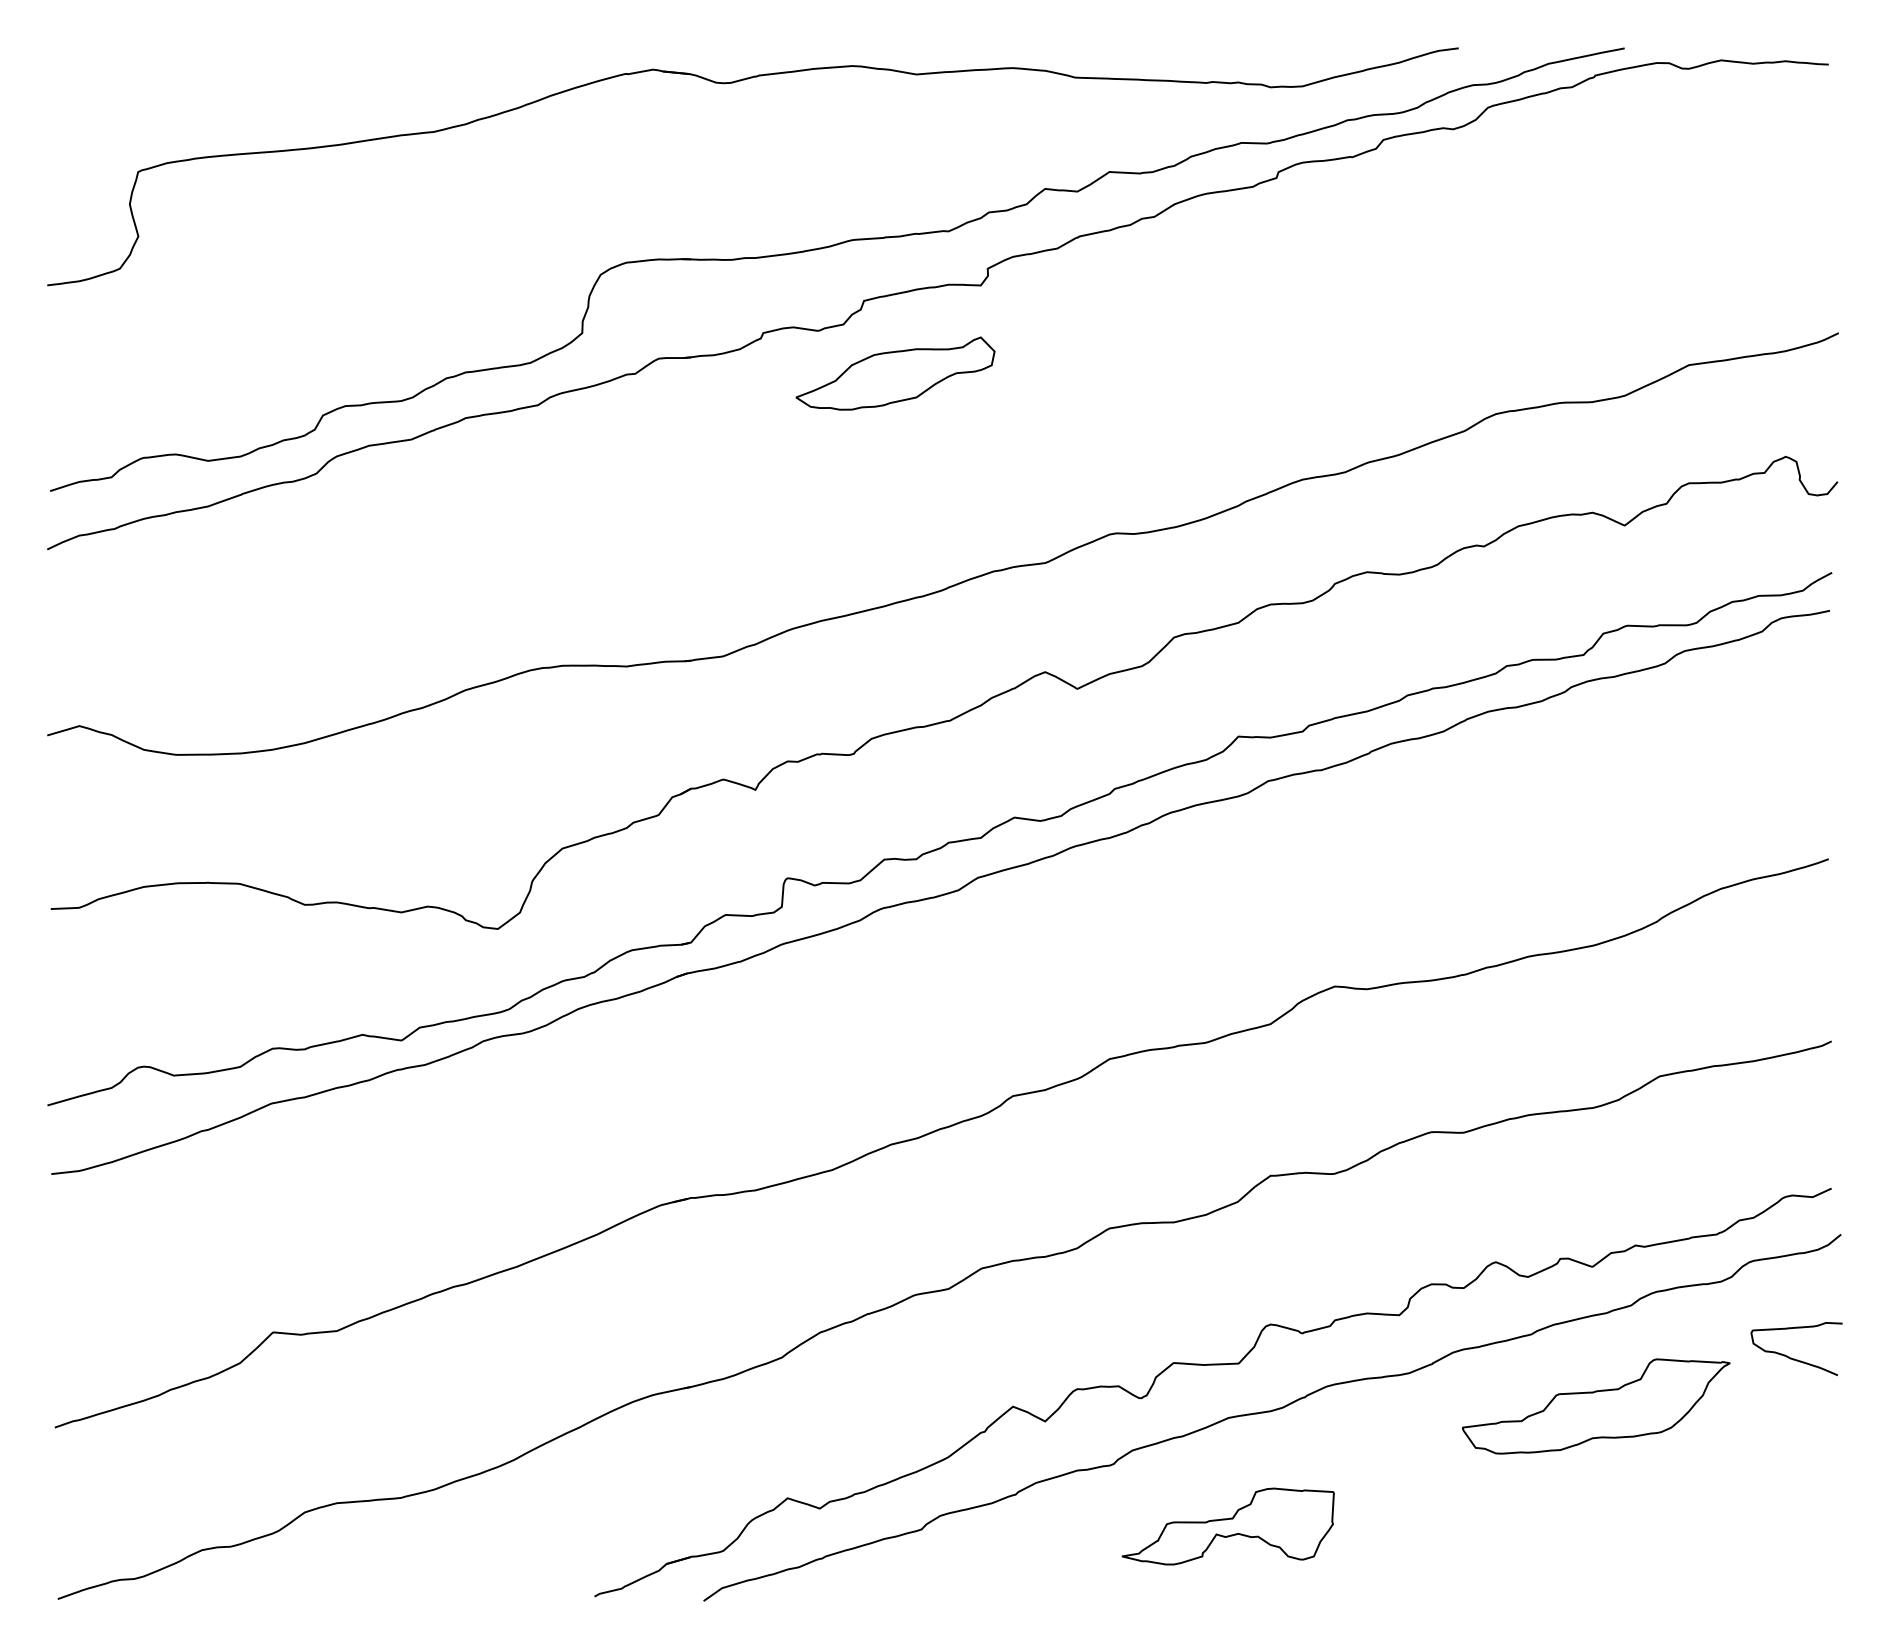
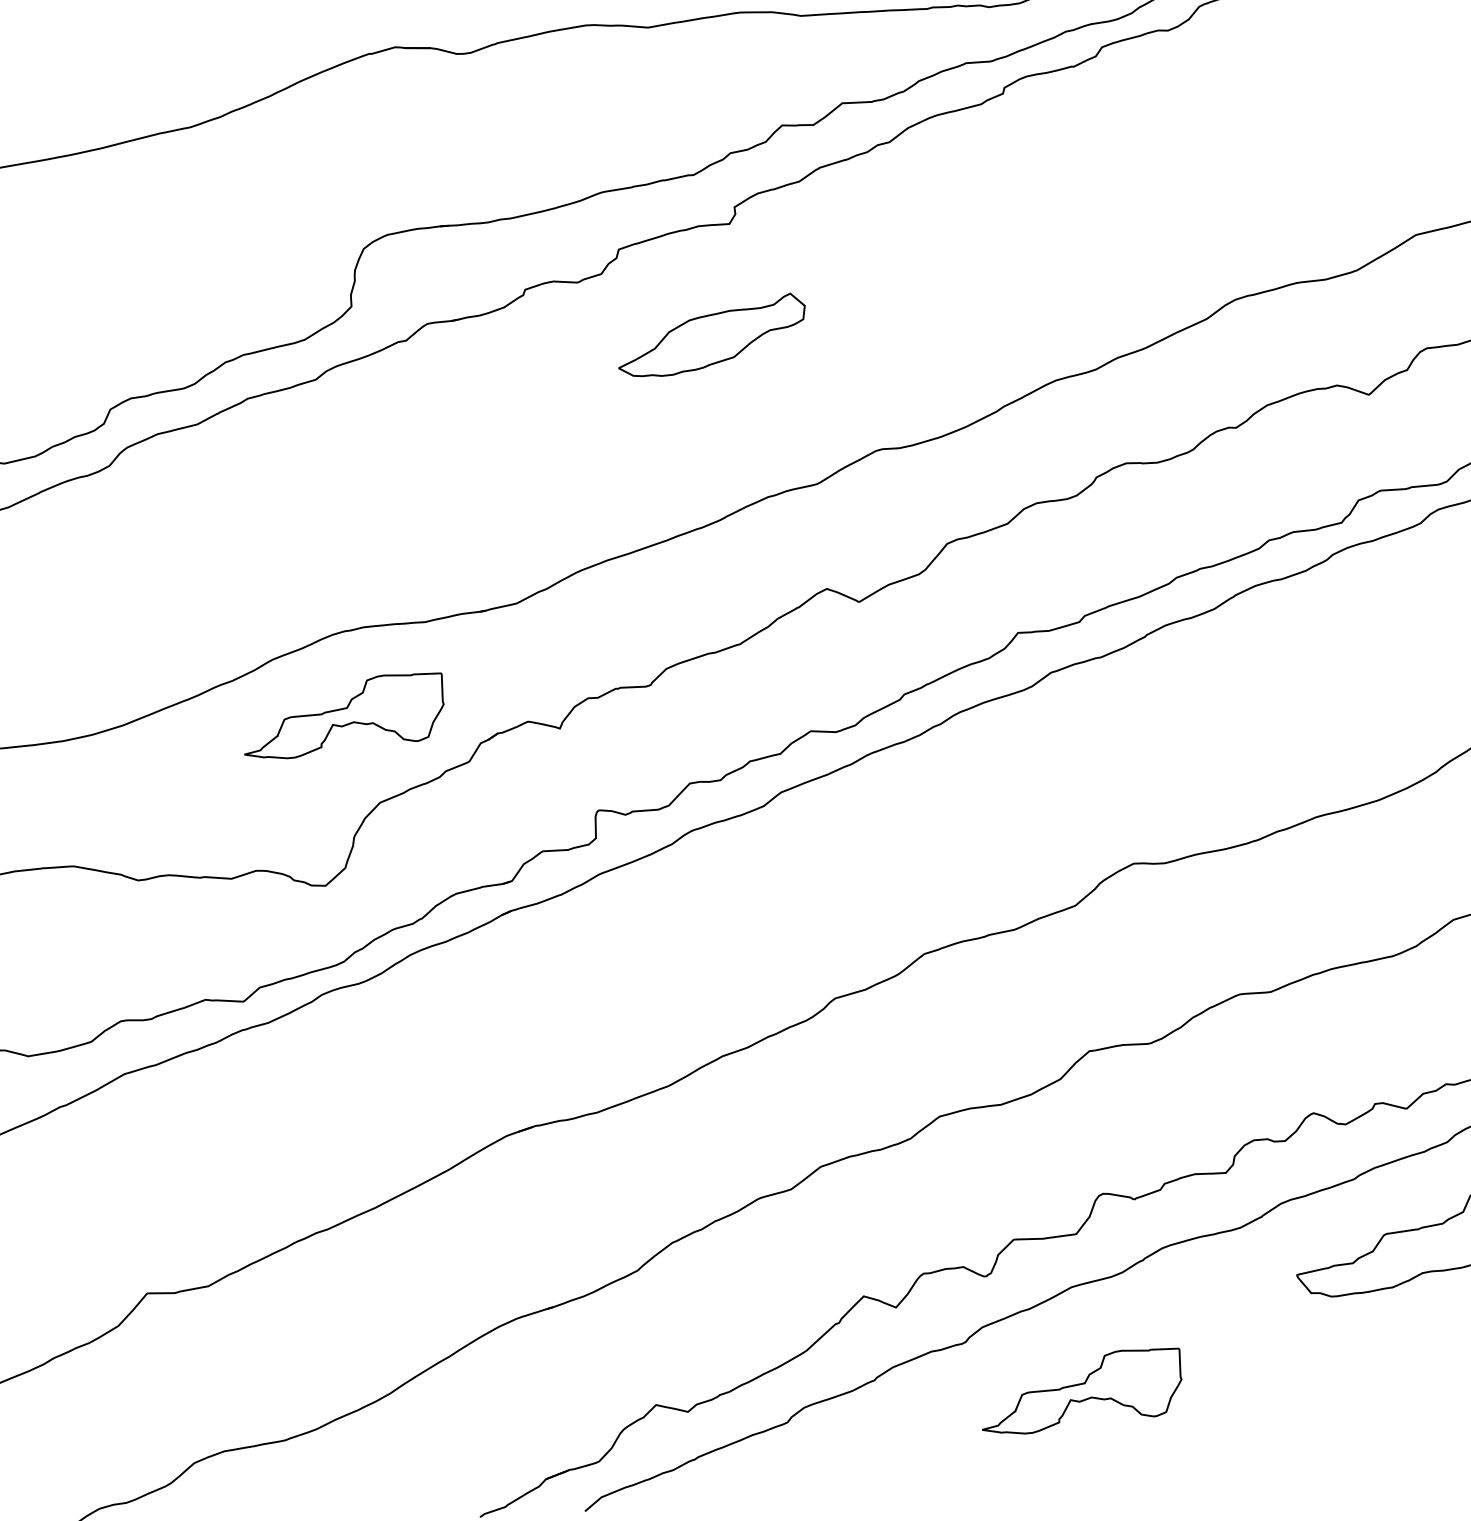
part: (895, 373) -> (711, 336), moved
part: (532, 755) -> (342, 716), added

